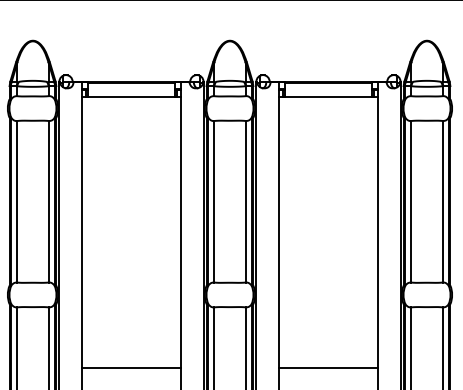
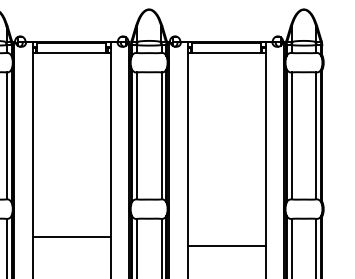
line: (131, 368) -> (71, 237), moved
line: (328, 368) -> (226, 245), moved

